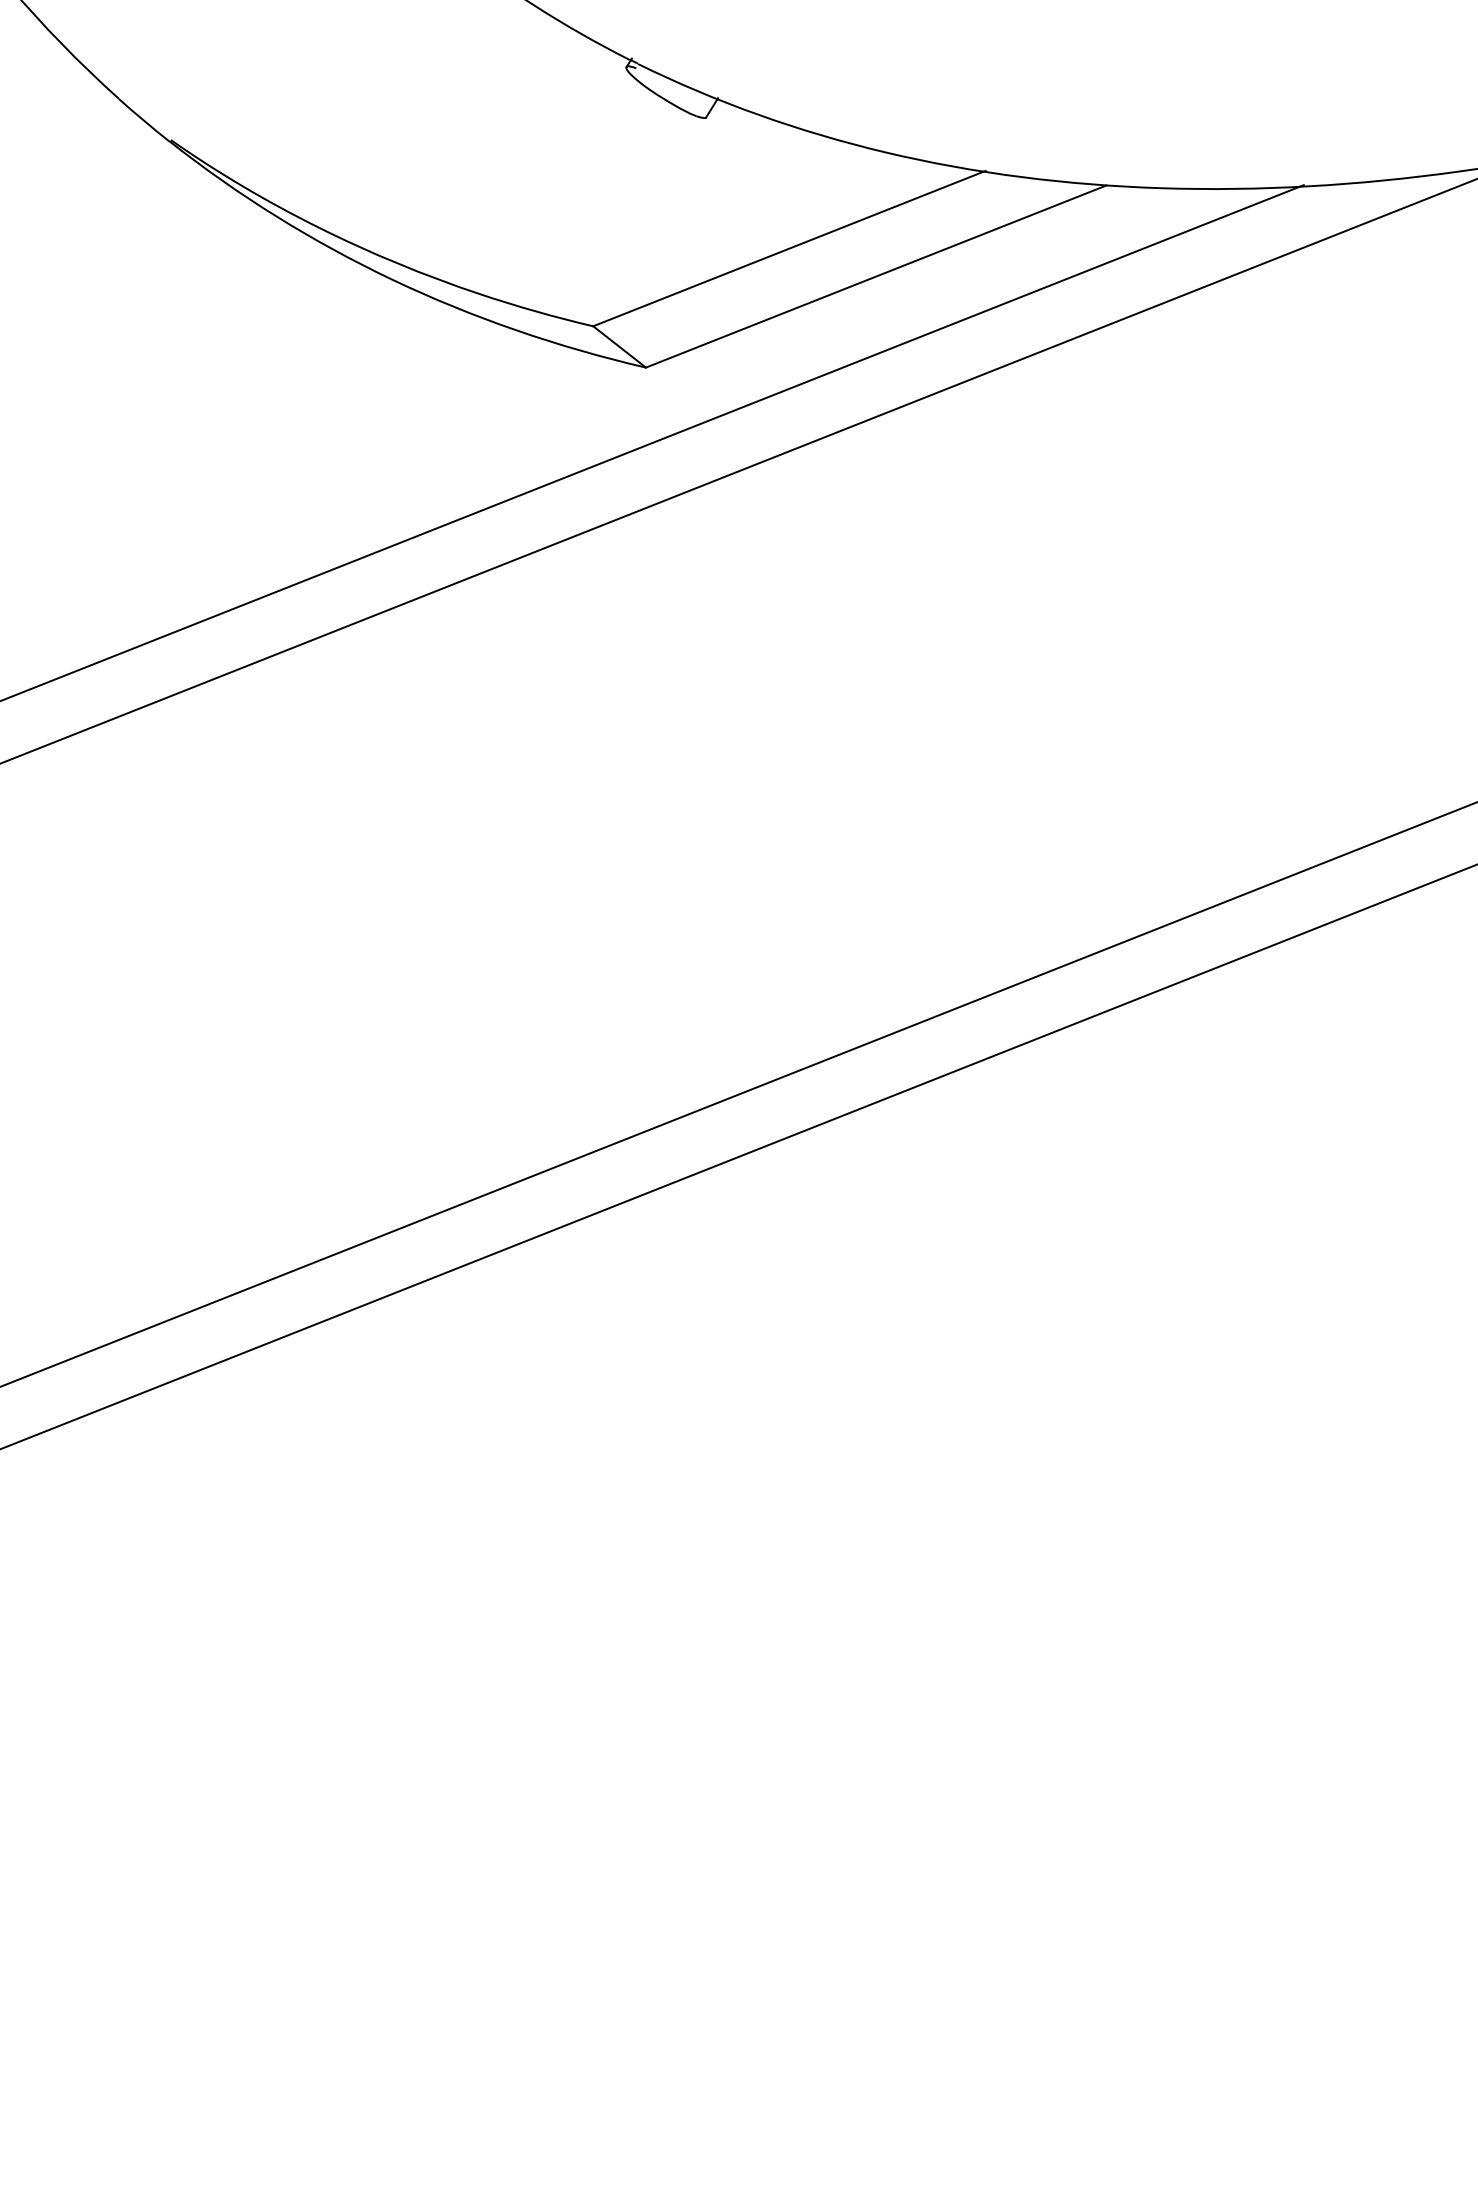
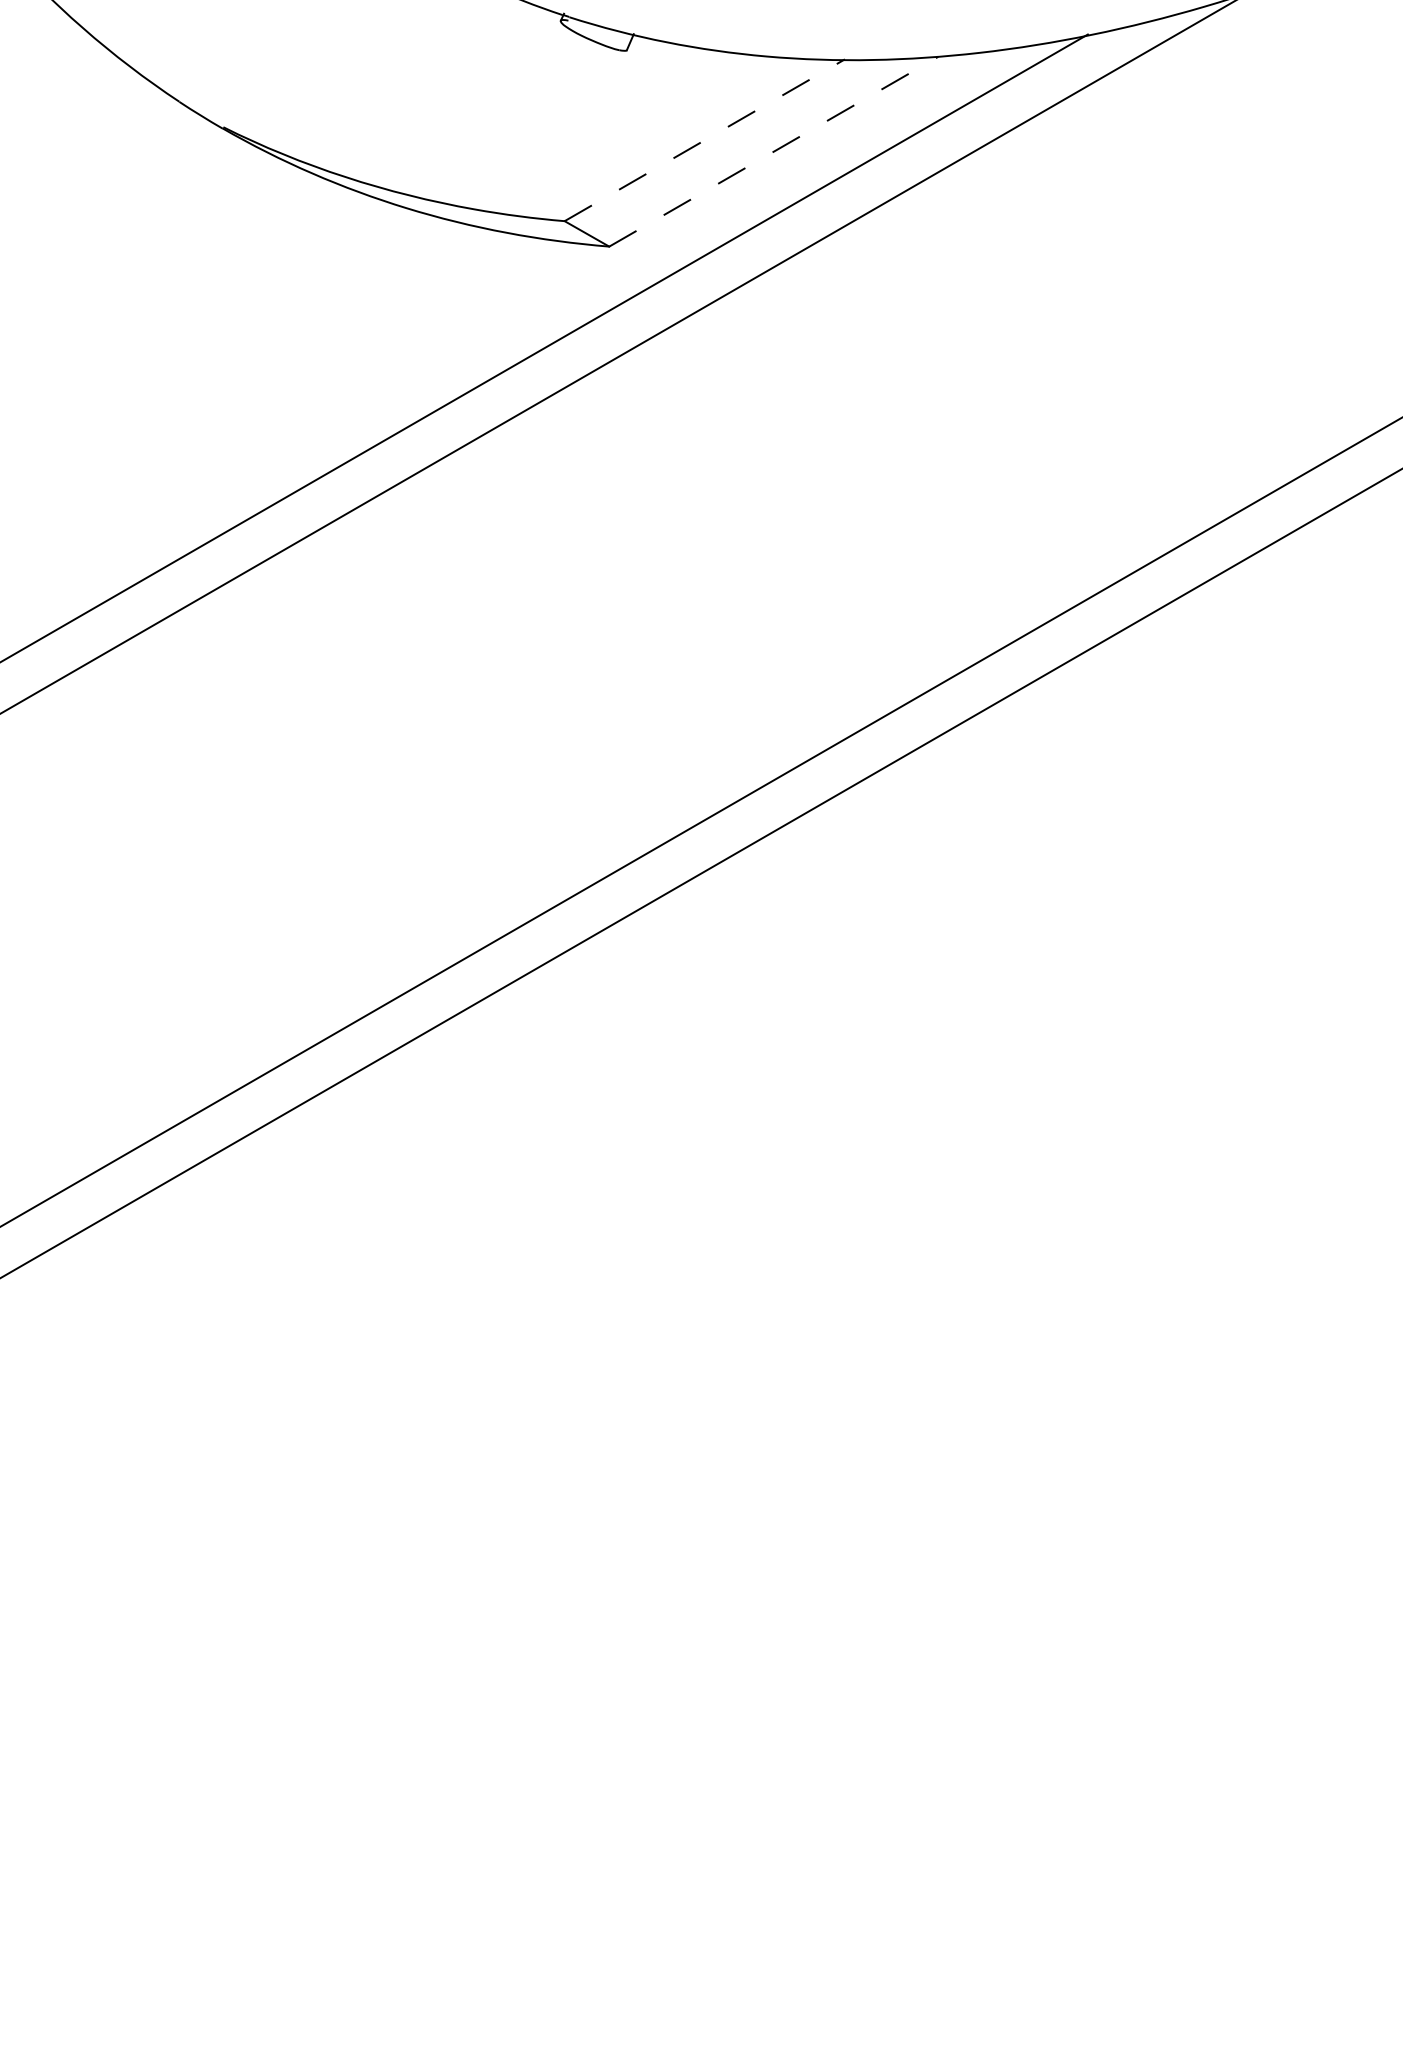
line: (789, 248) -> (704, 140), solid -> dashed
line: (875, 276) -> (773, 151), solid -> dashed

